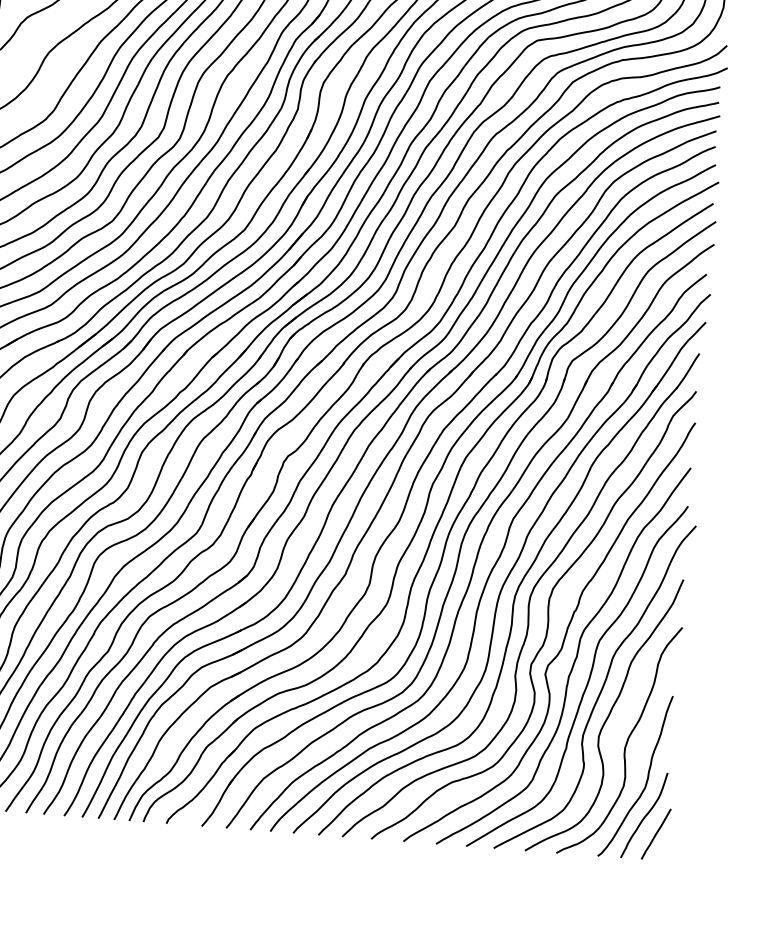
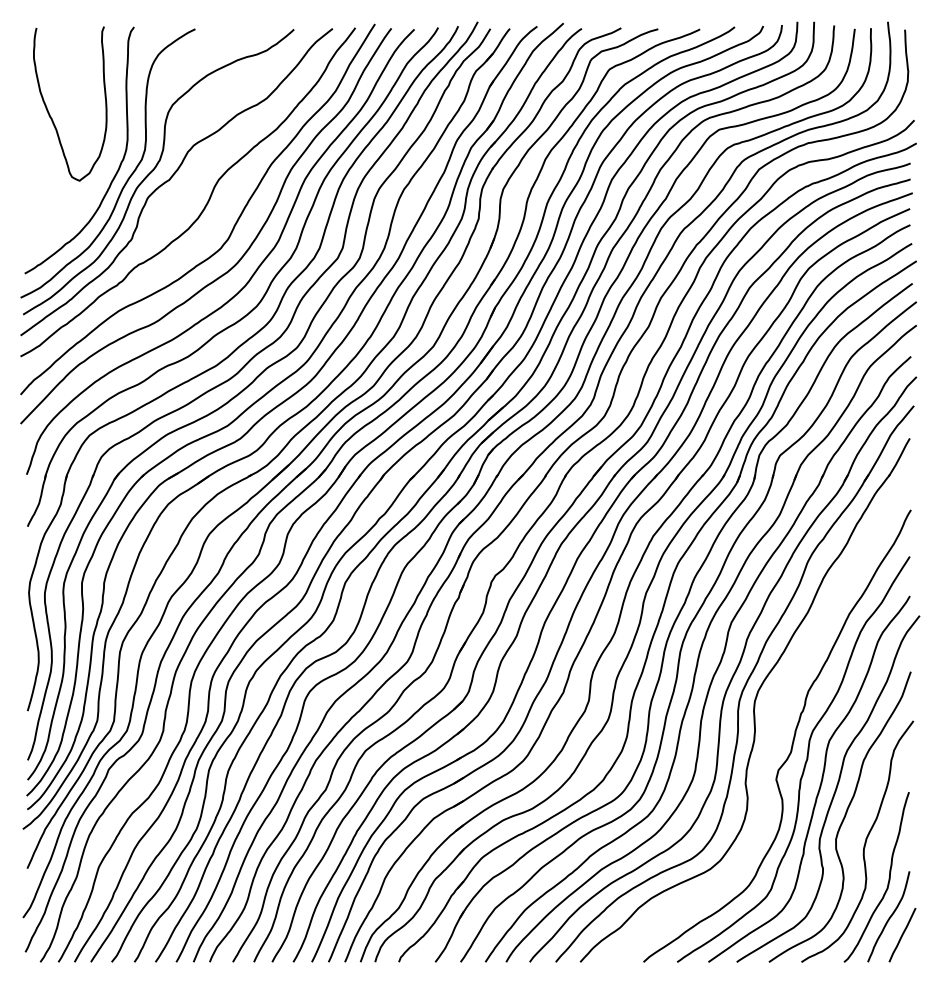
curve: (547, 614) -> (773, 718), removed

